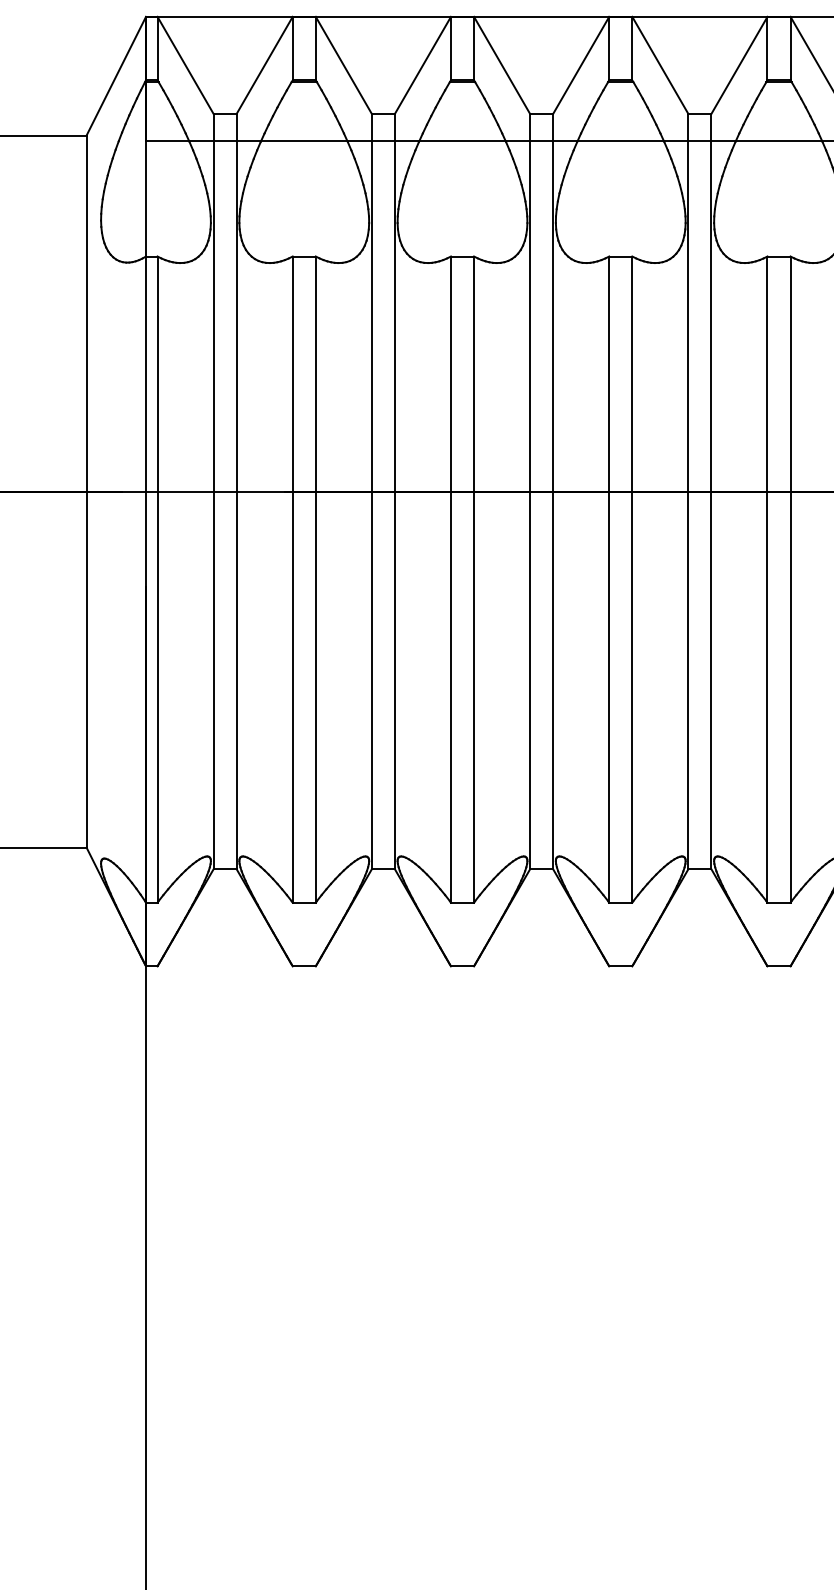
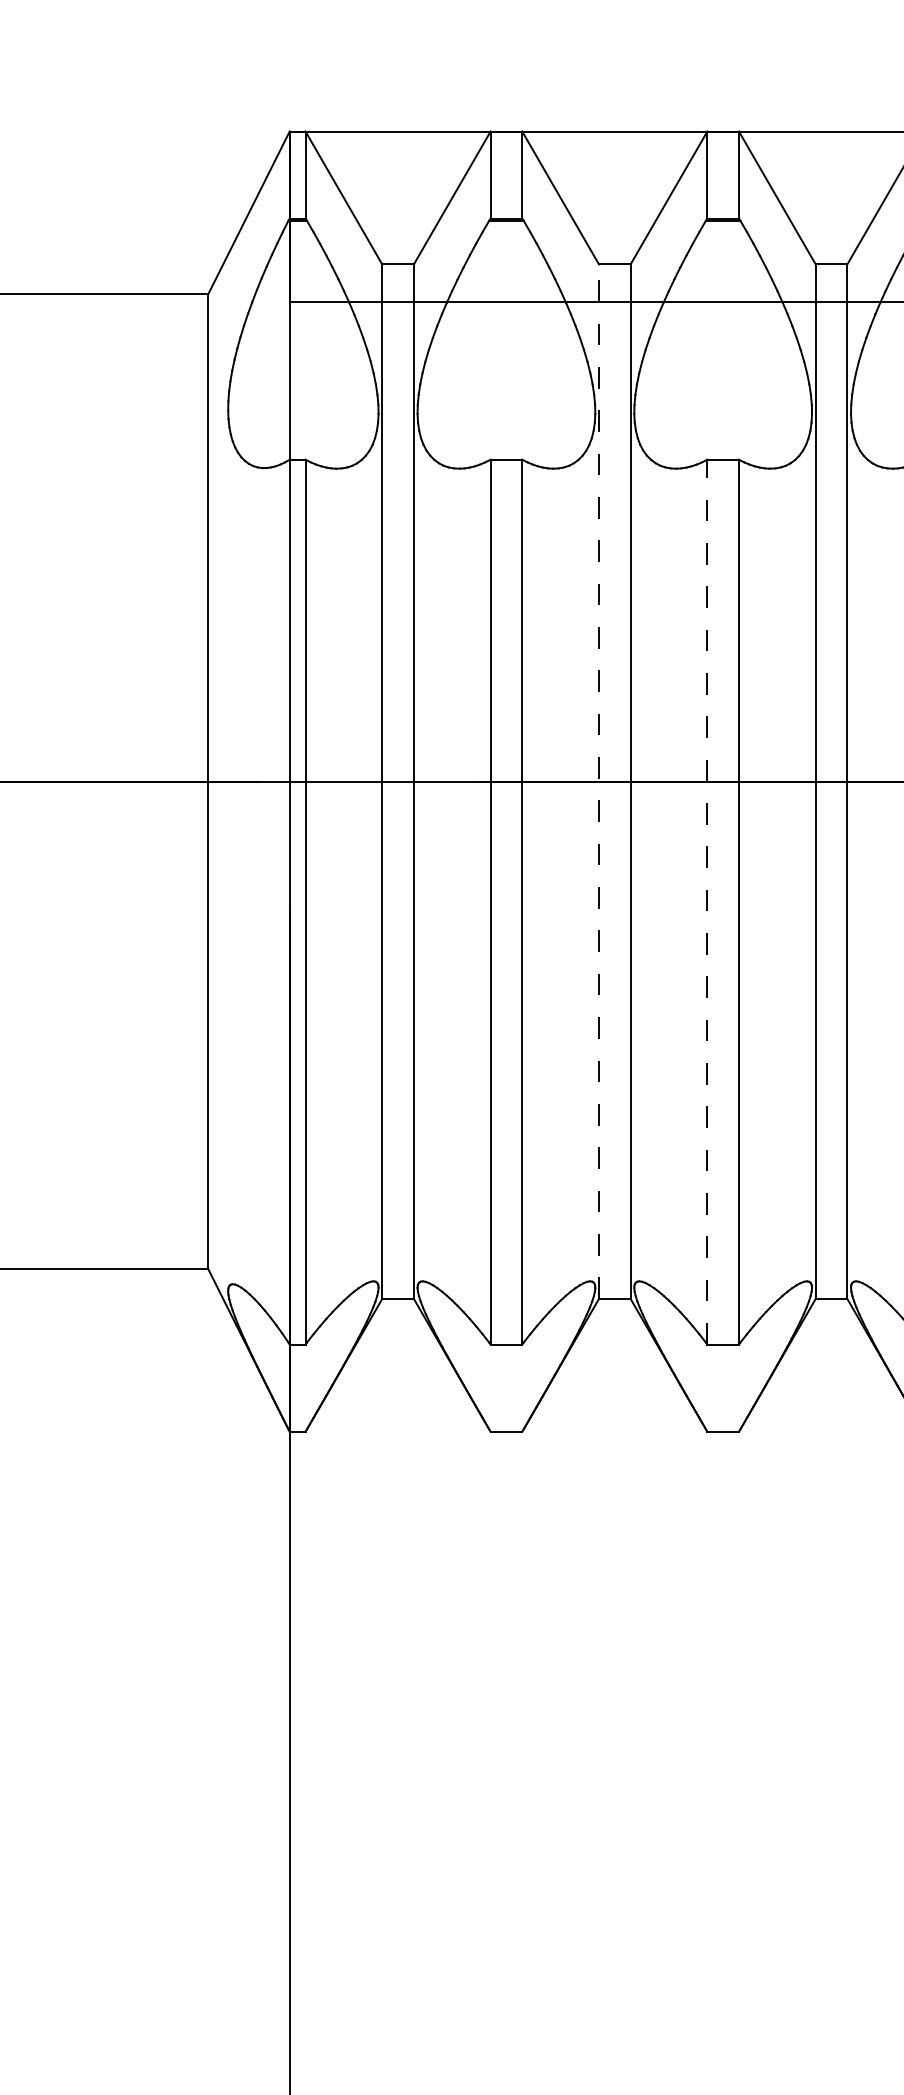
line: (371, 491) -> (598, 781), solid -> dashed
line: (450, 579) -> (706, 902), solid -> dashed

